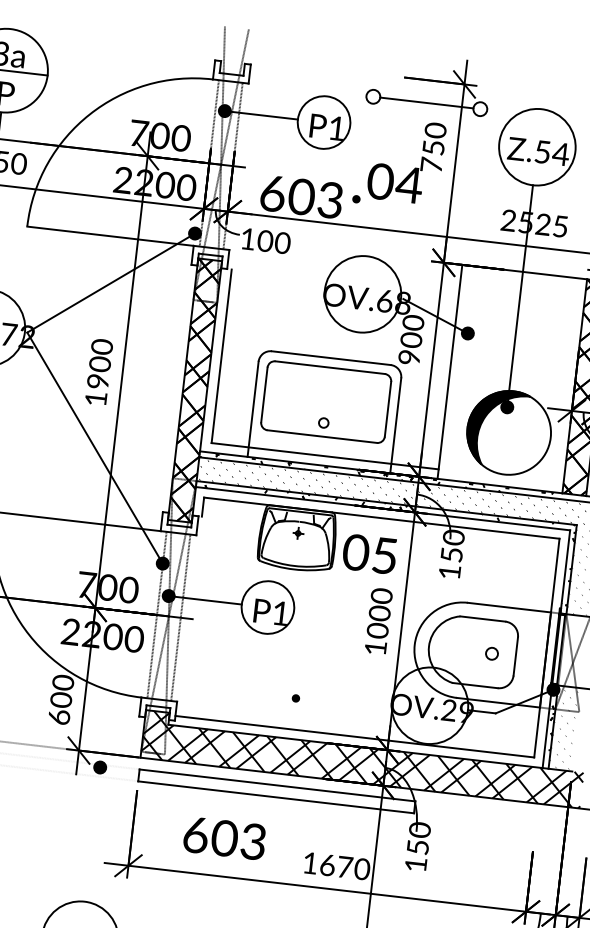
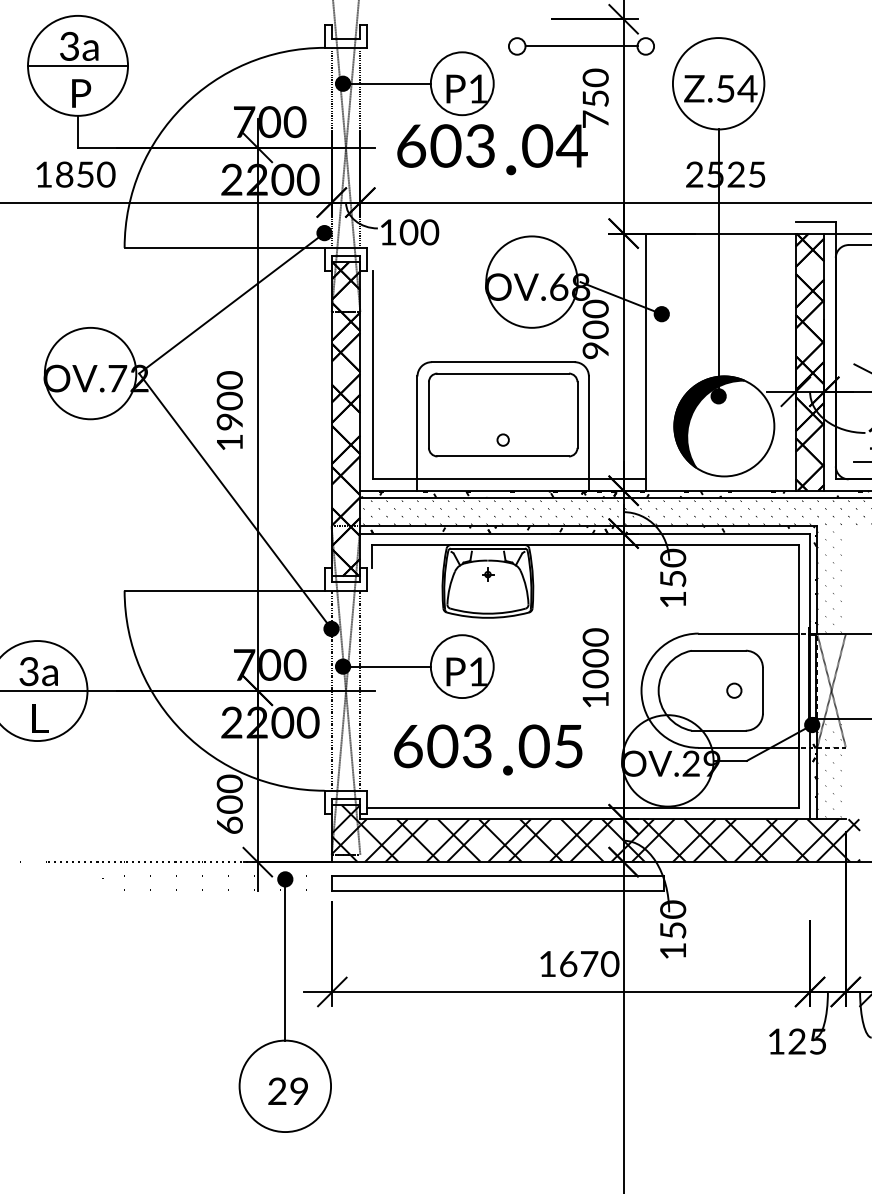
text: (301, 196) -> (445, 145), moved
text: (369, 554) -> (550, 746), moved
line: (92, 834) -> (285, 959), added
text: (224, 838) -> (442, 746), moved

